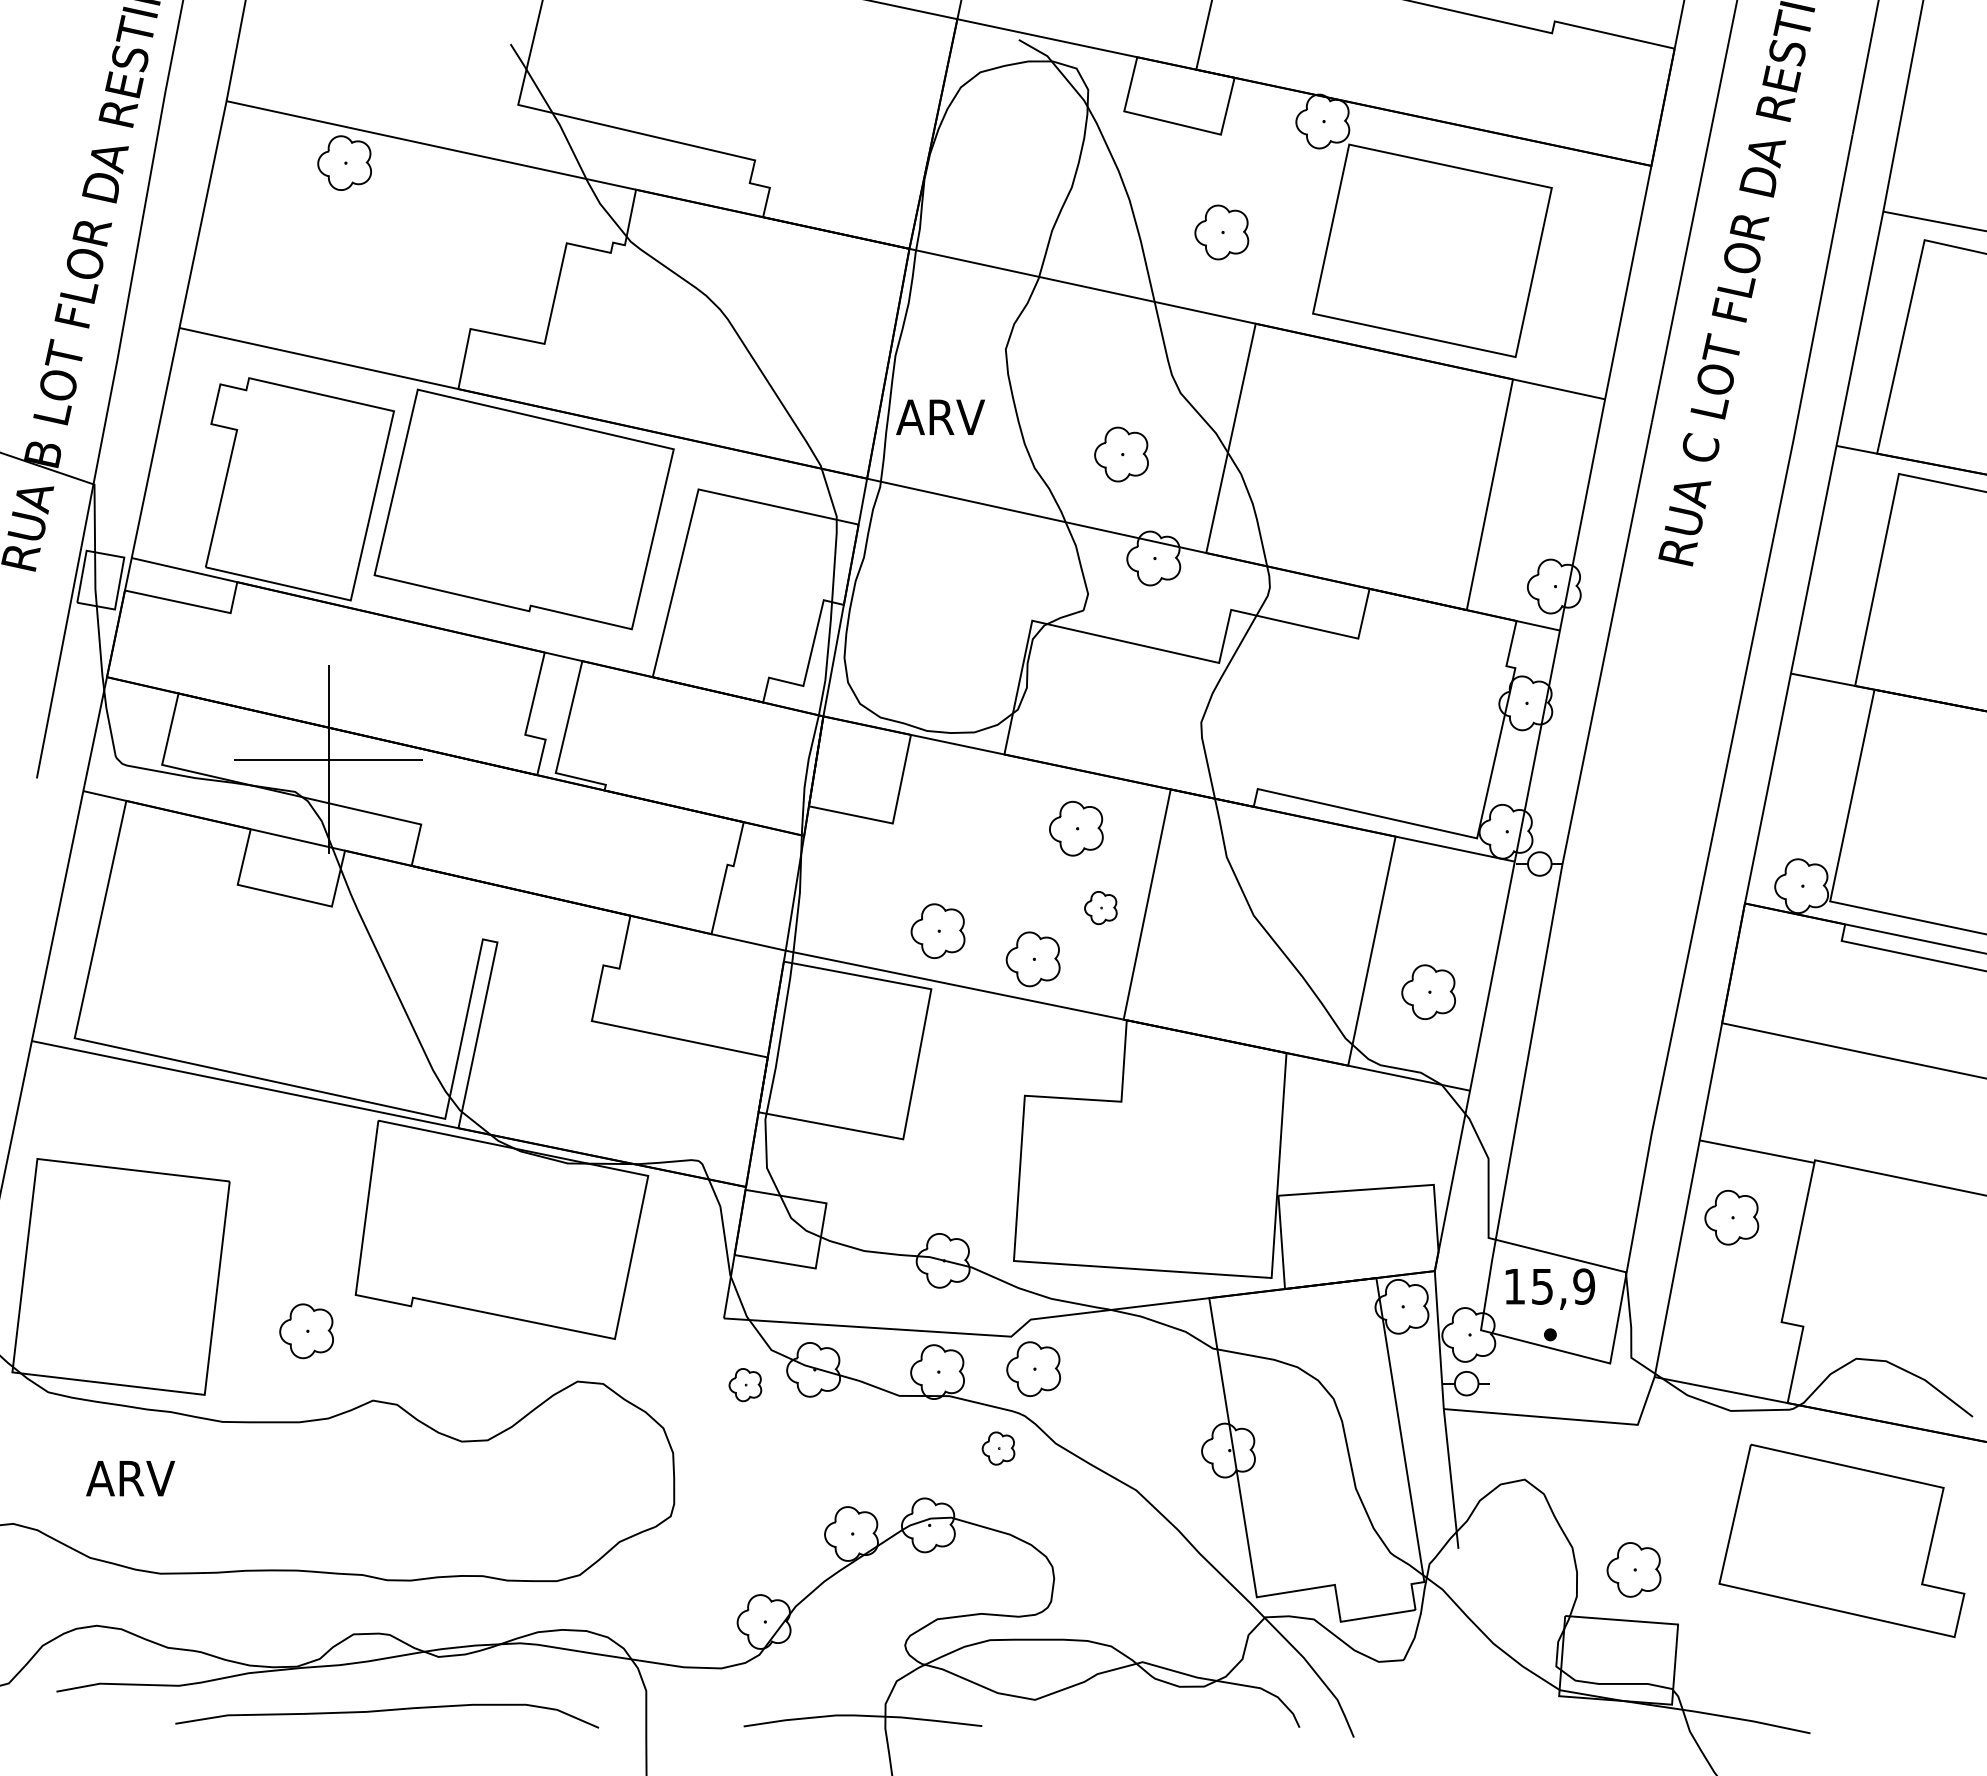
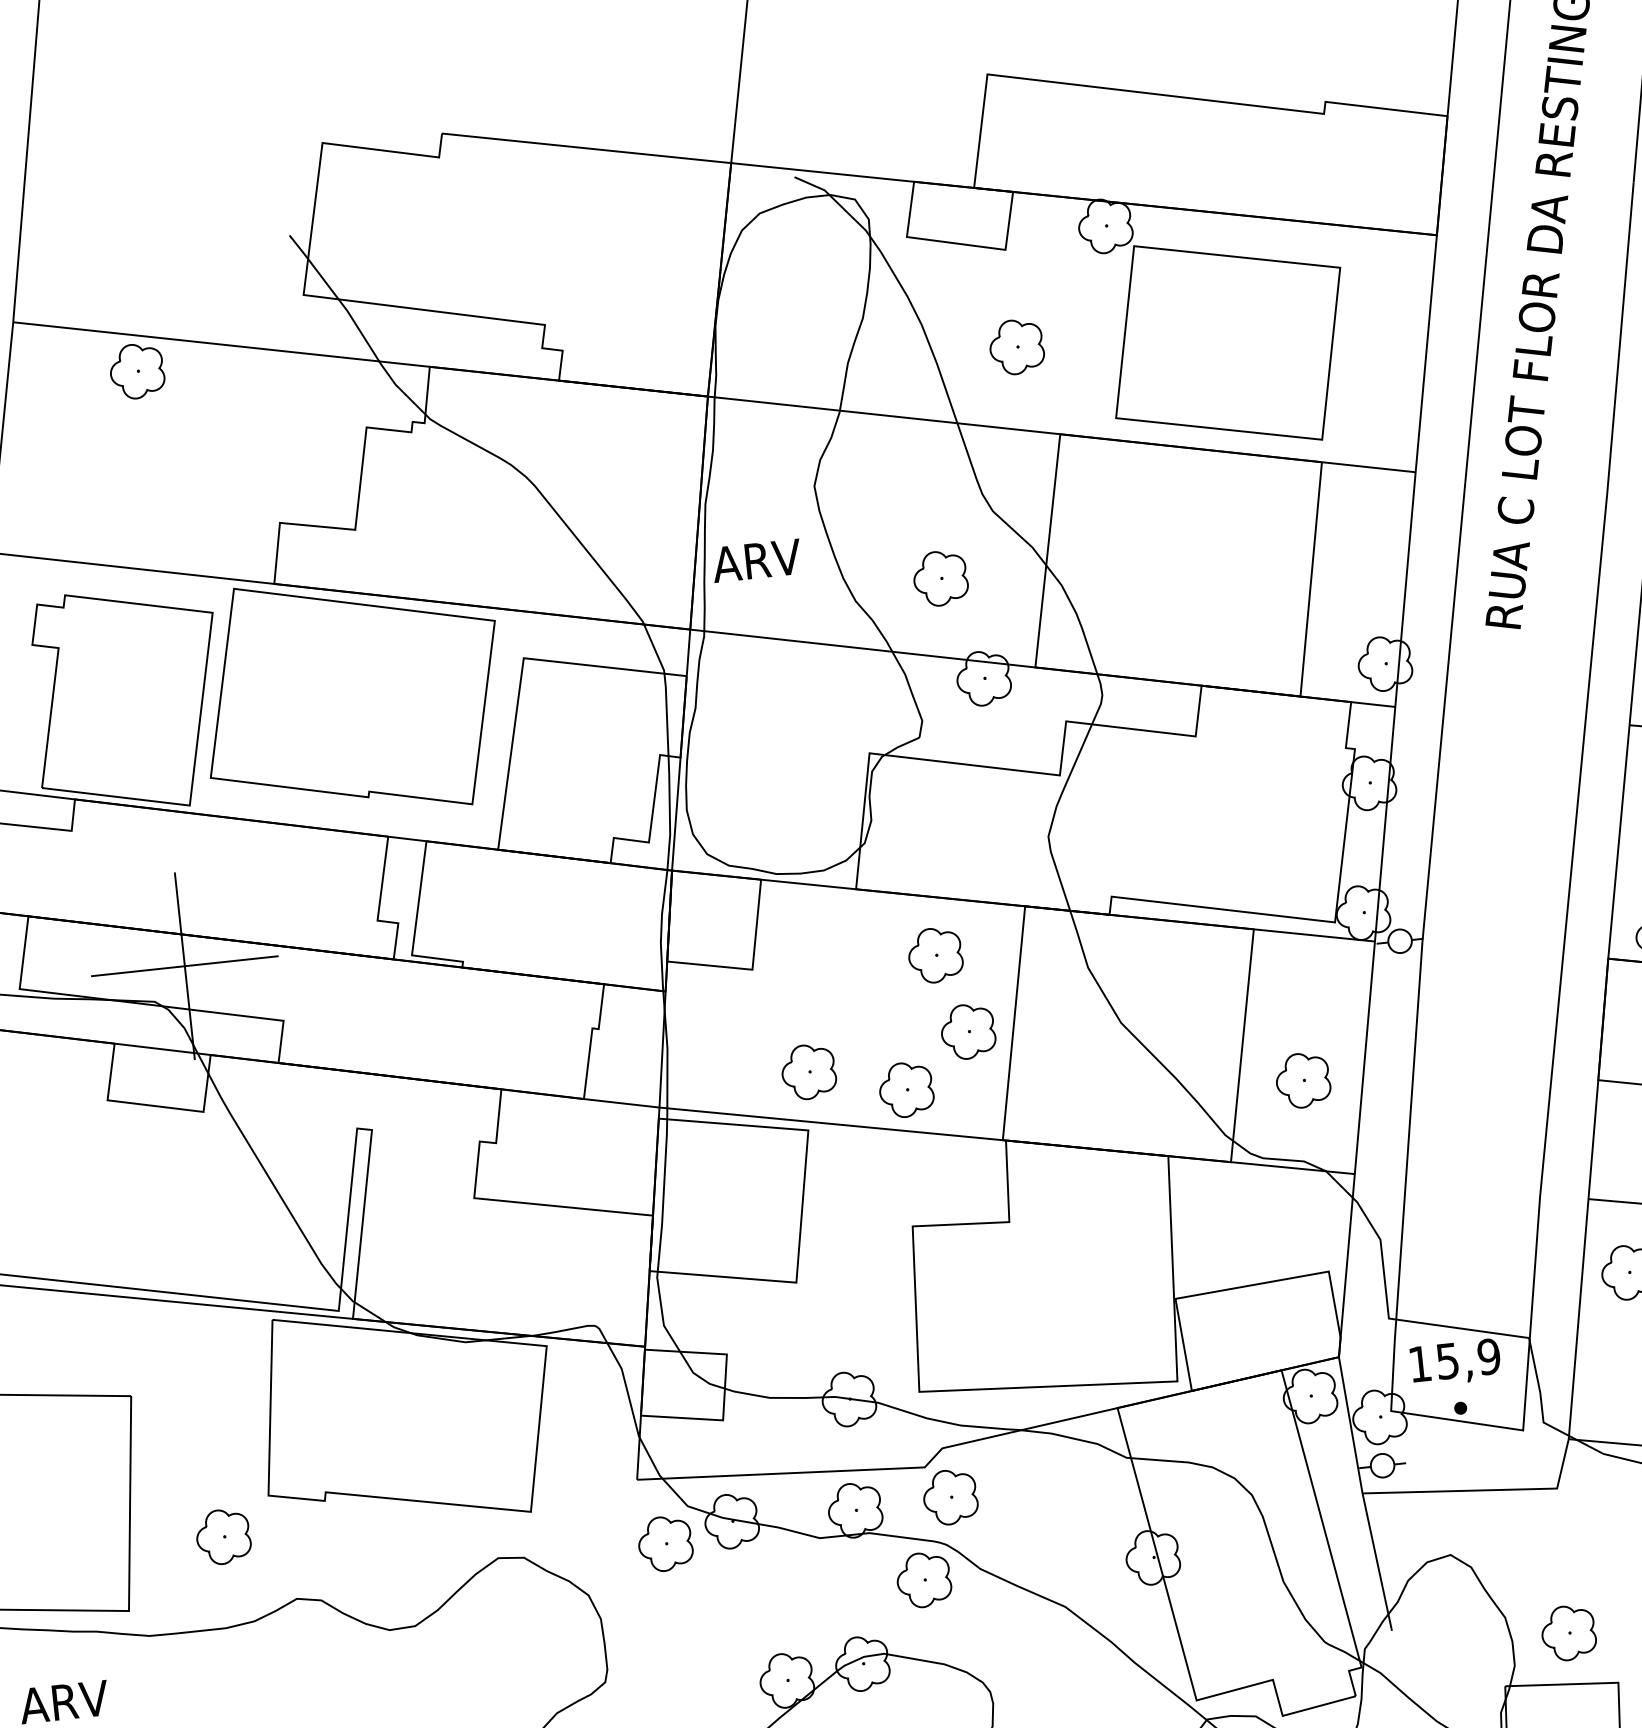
part: (1100, 907) -> (967, 1031), size x1.67
part: (745, 1384) -> (665, 1543), size x1.67
part: (998, 1448) -> (923, 1579), size x1.67

